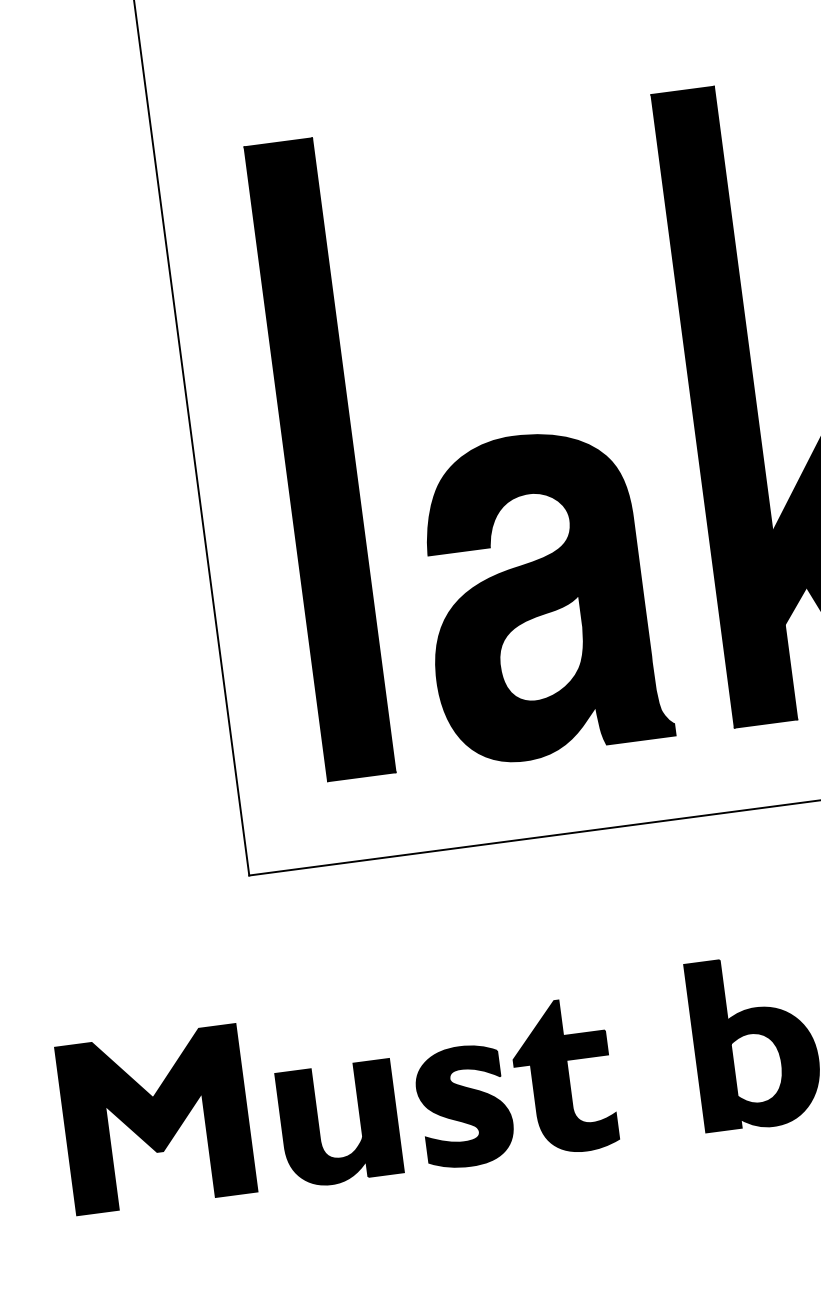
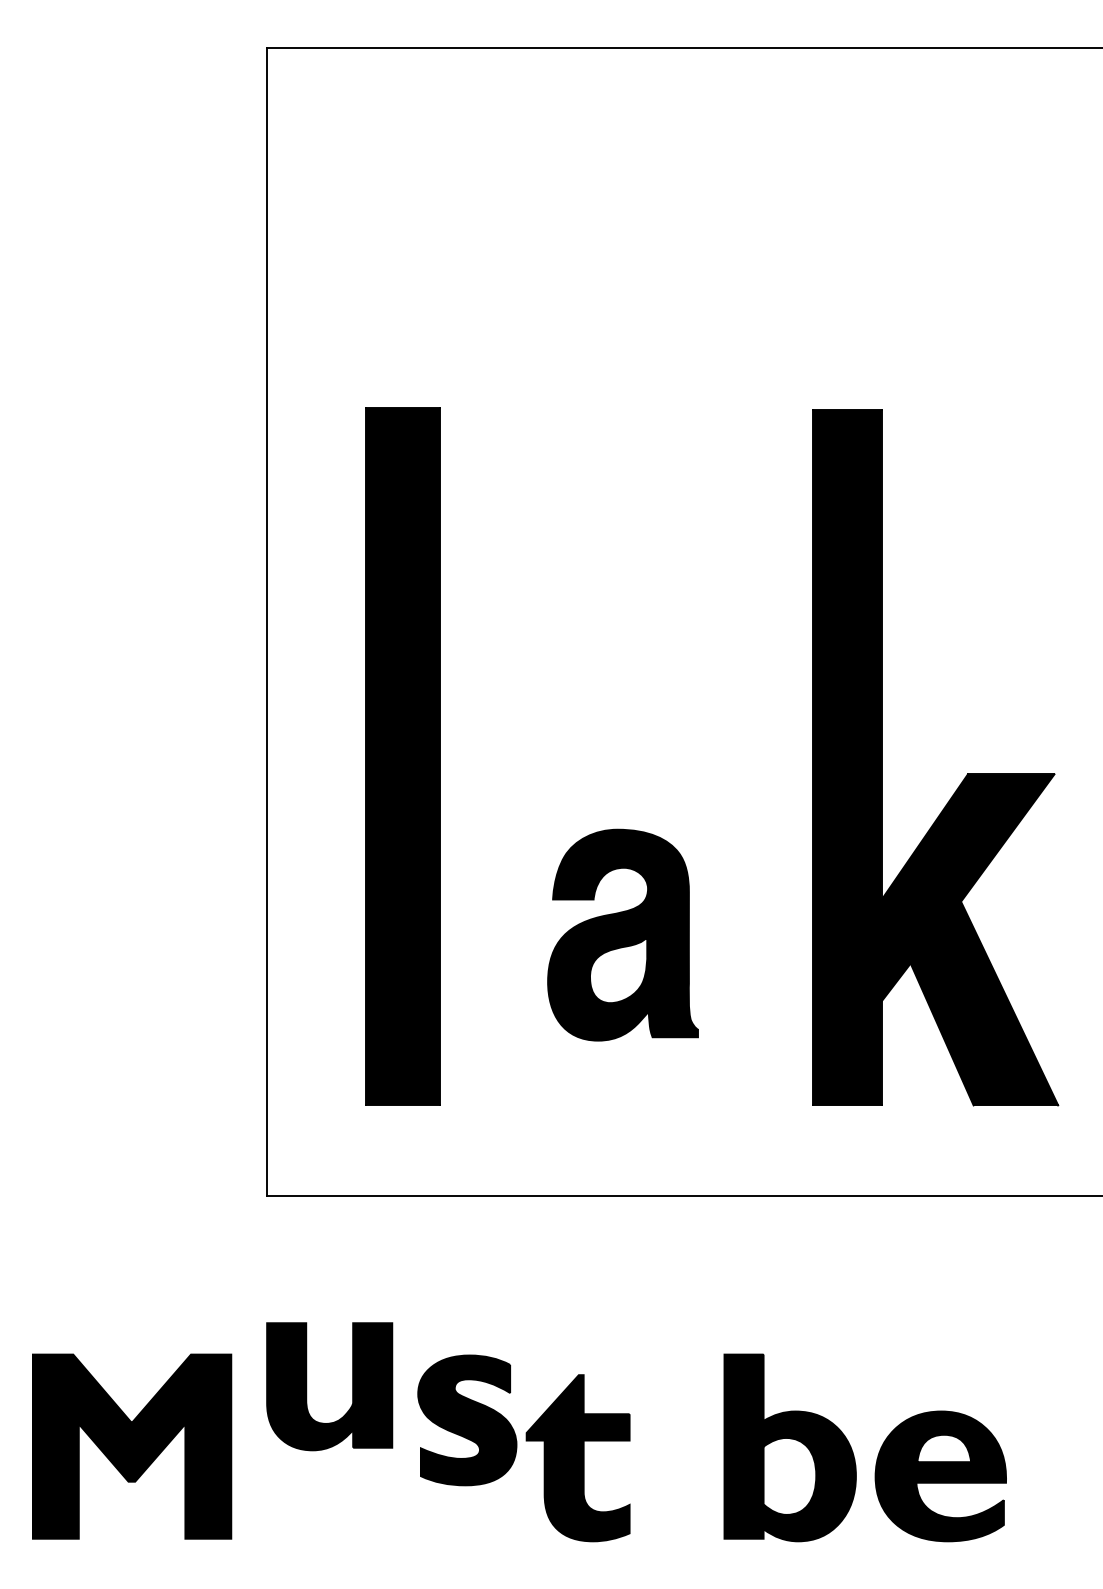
part: (541, 595) -> (622, 934), size x0.6
part: (464, 1106) -> (467, 1420), moved
part: (319, 1126) -> (307, 1386), moved

